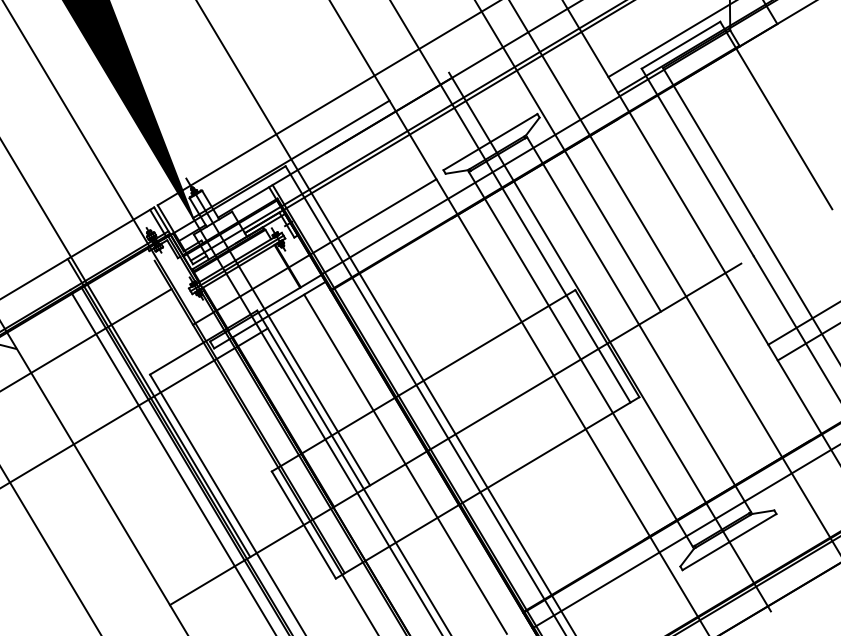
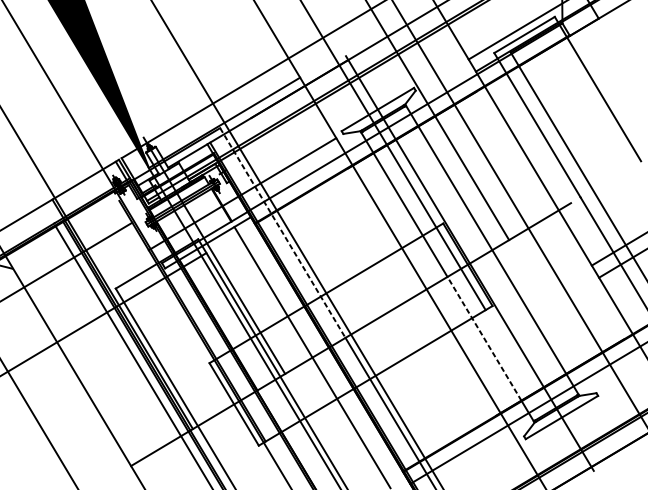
line: (367, 302) -> (283, 233), solid -> dashed
line: (628, 439) -> (484, 338), solid -> dashed

